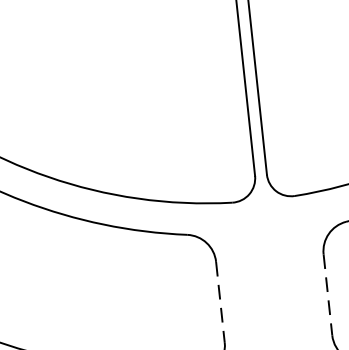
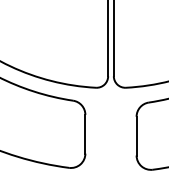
line: (327, 295) -> (136, 136), dashed -> solid
line: (220, 302) -> (85, 134), dashed -> solid

